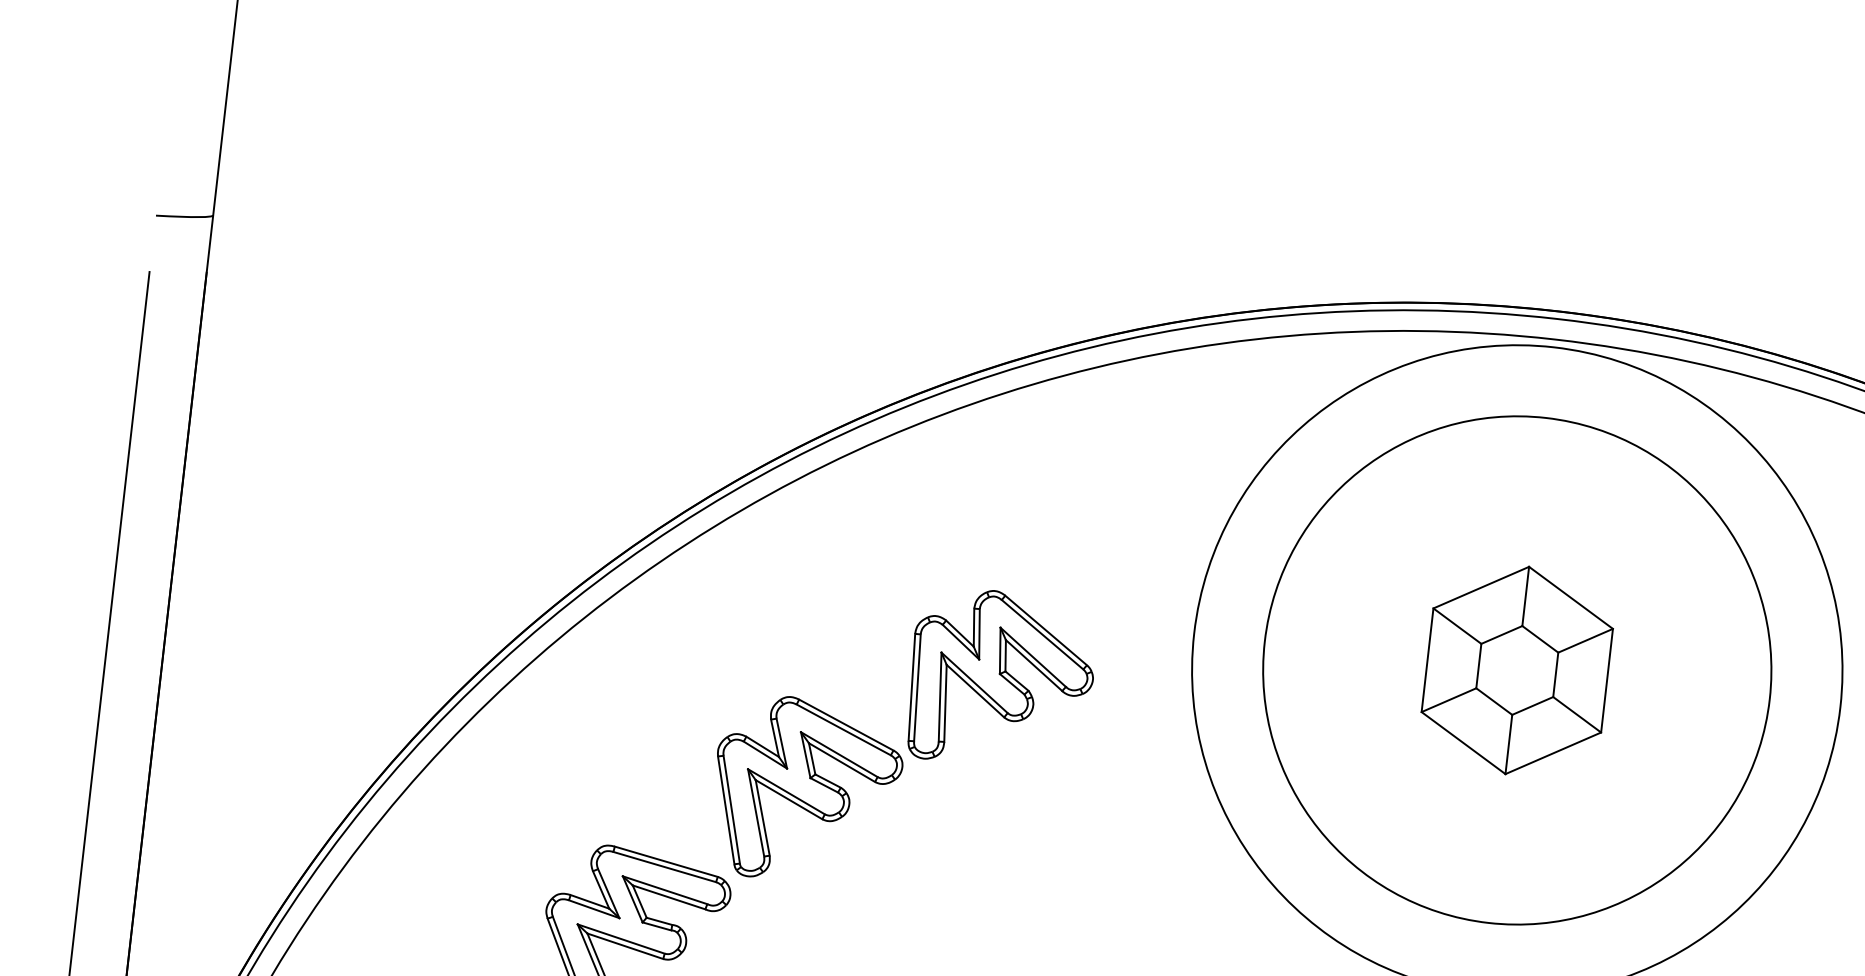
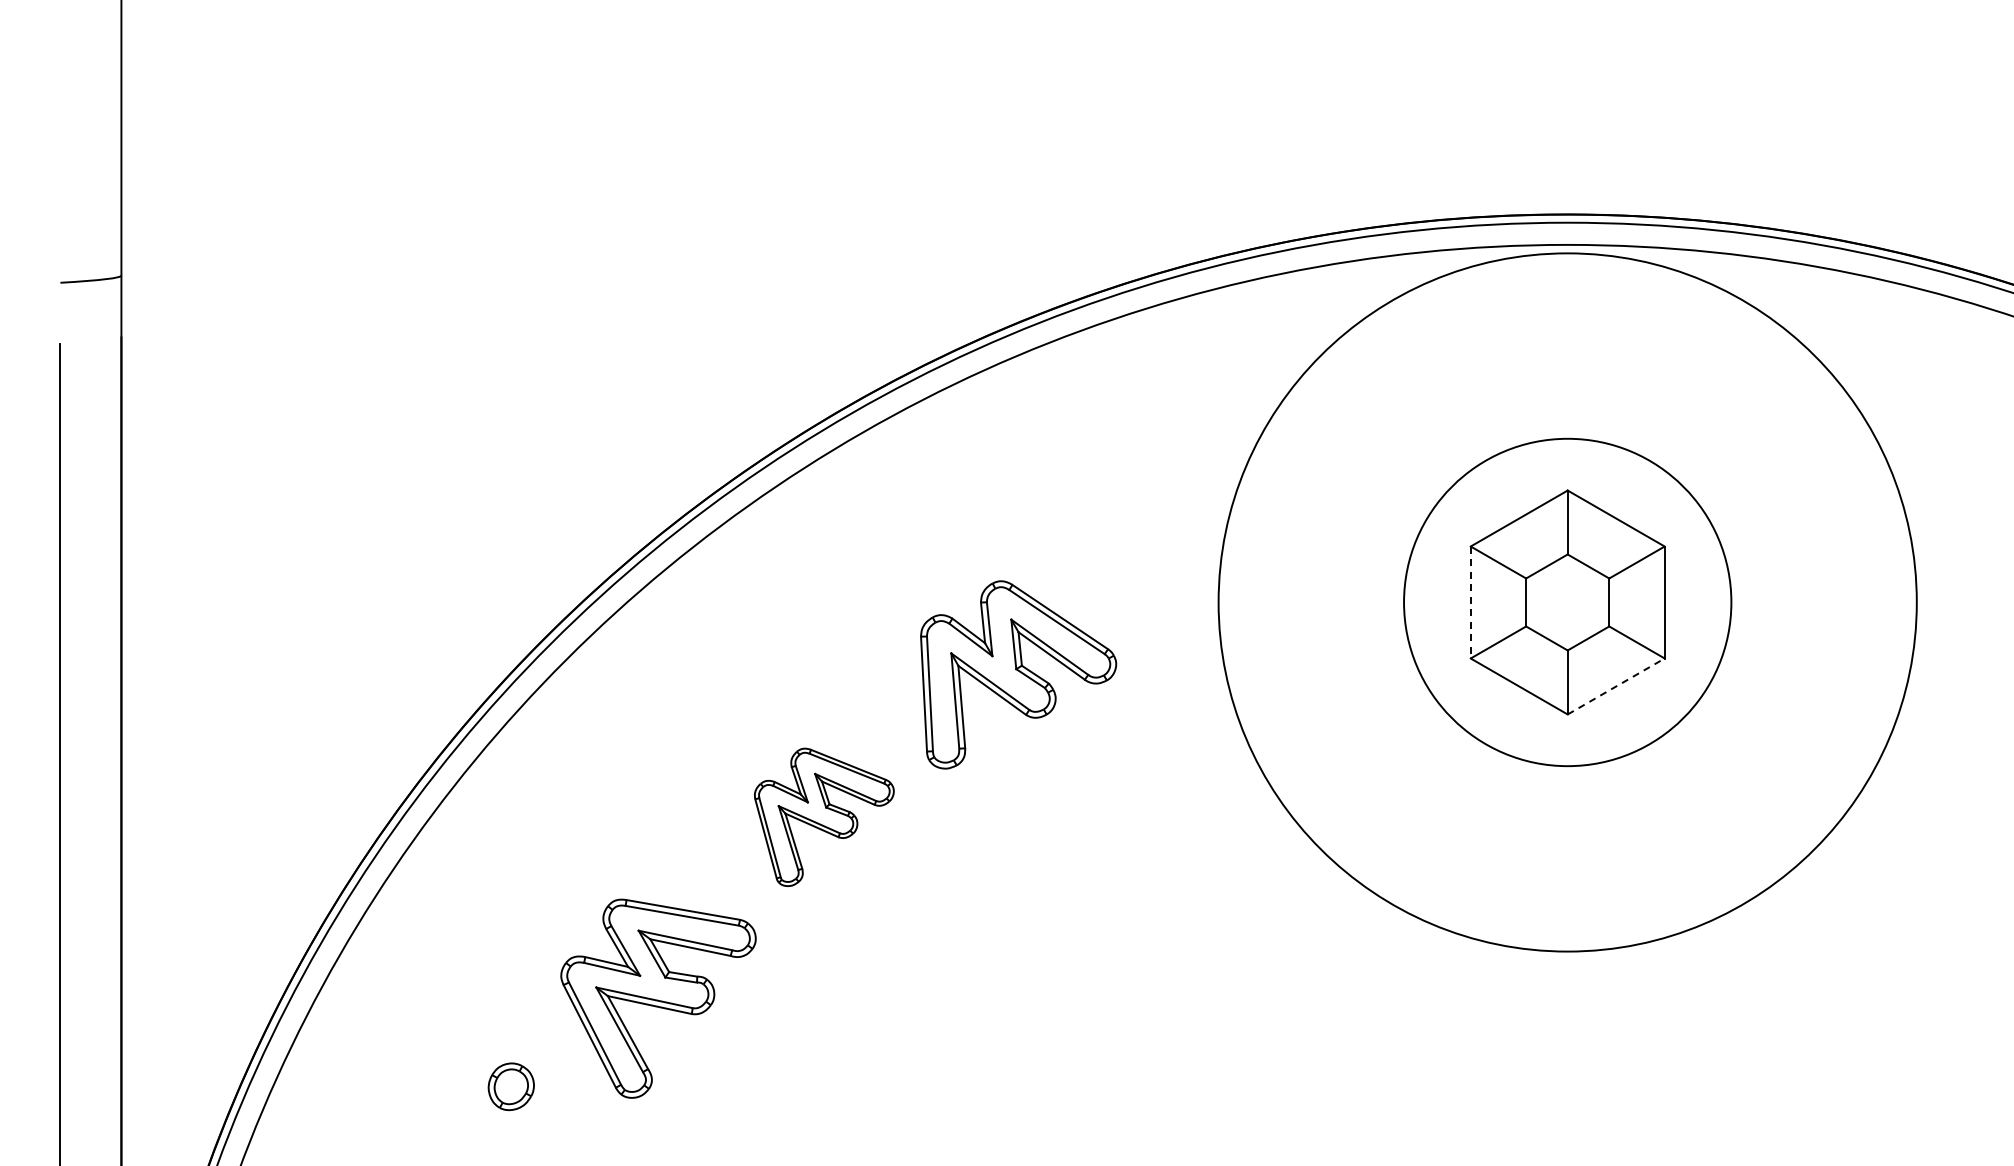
line: (1427, 660) -> (1470, 602), solid -> dashed
circle: (1517, 670) -> (1567, 602), size x0.6
line: (1553, 753) -> (1616, 686), solid -> dashed
part: (806, 791) -> (824, 817), size x0.7

